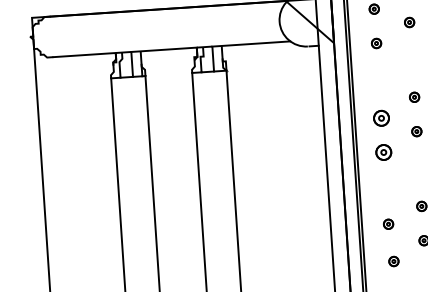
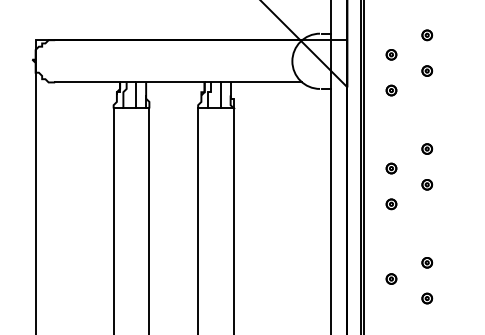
part: (381, 118) -> (391, 168), size x0.62
part: (383, 152) -> (391, 204), size x0.62
part: (393, 260) -> (394, 317), removed

